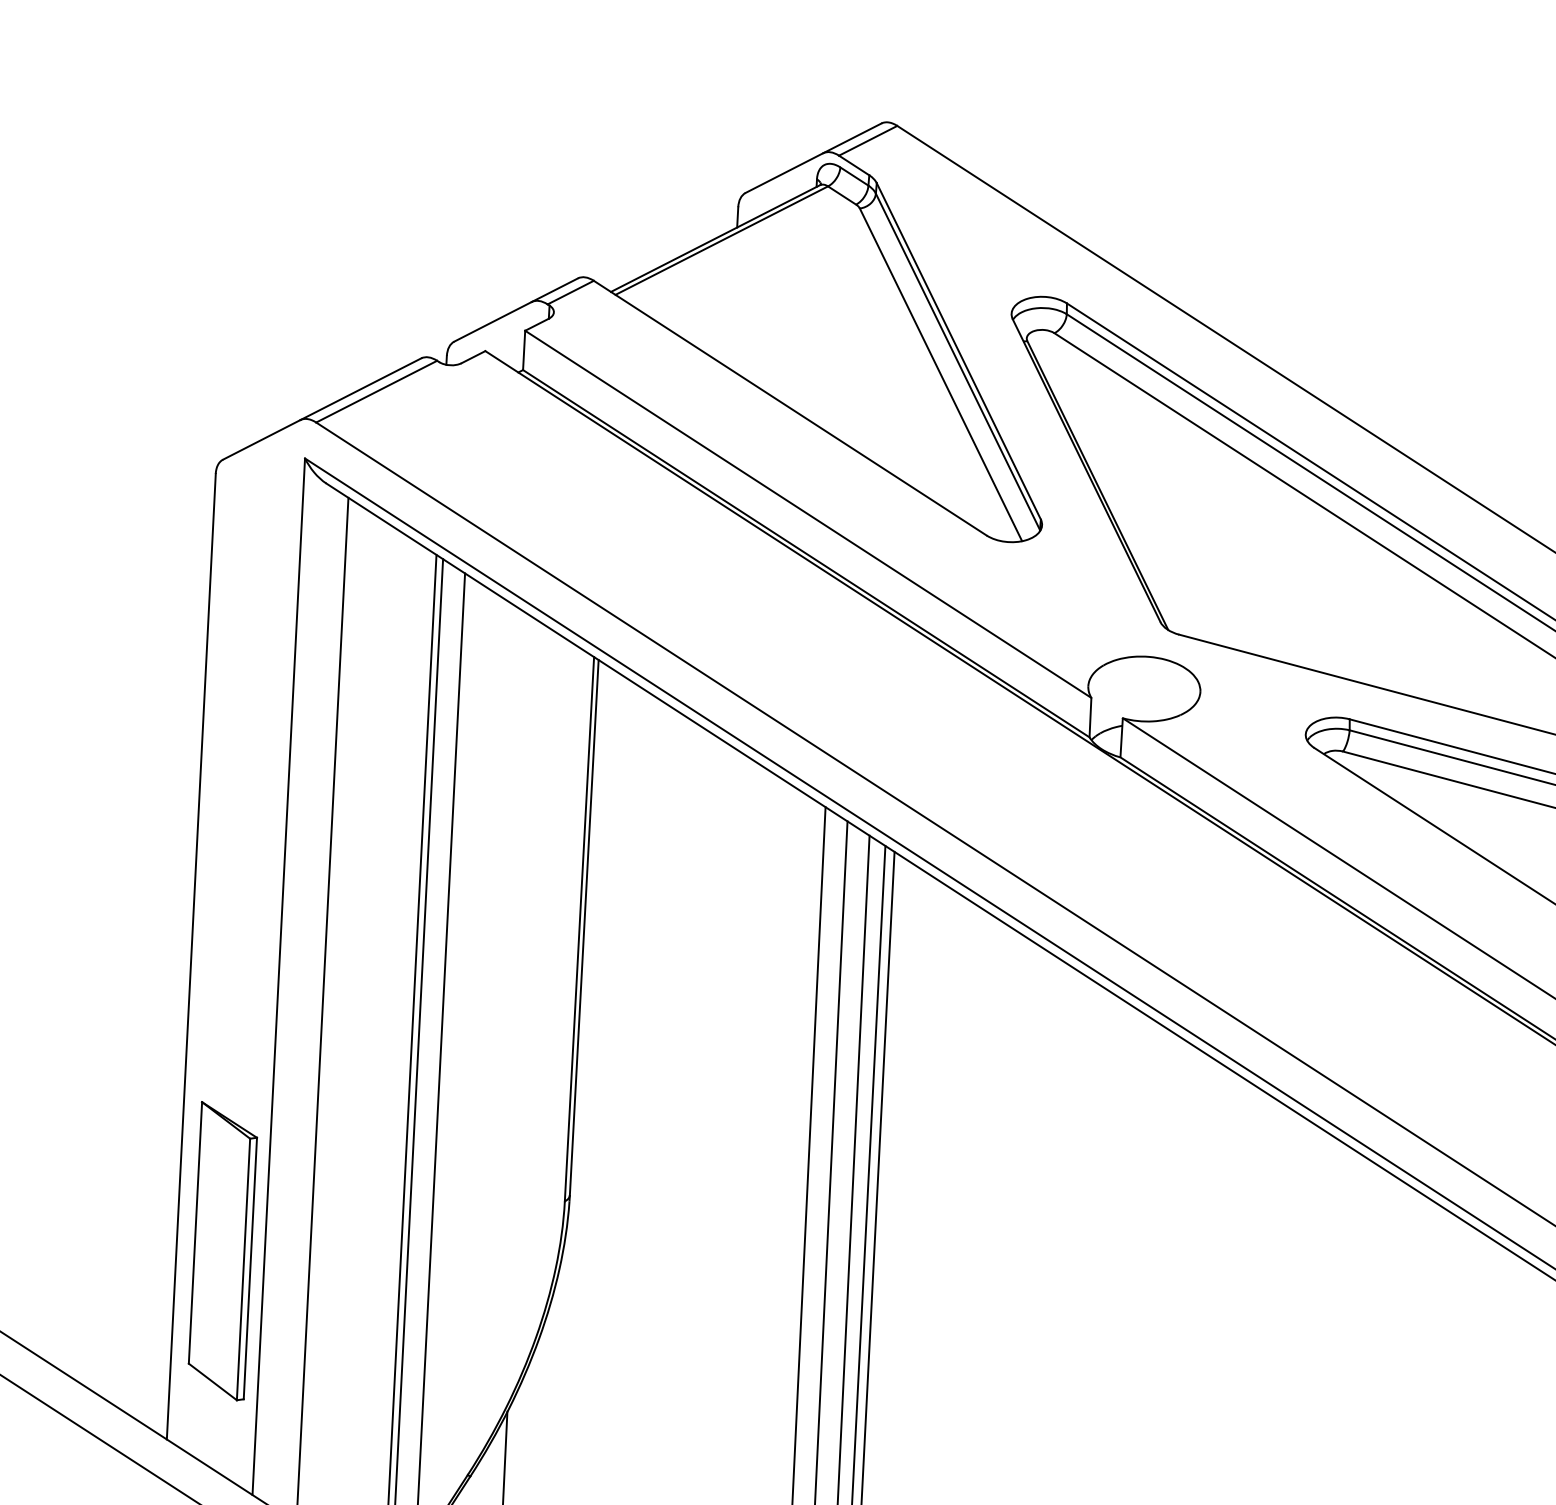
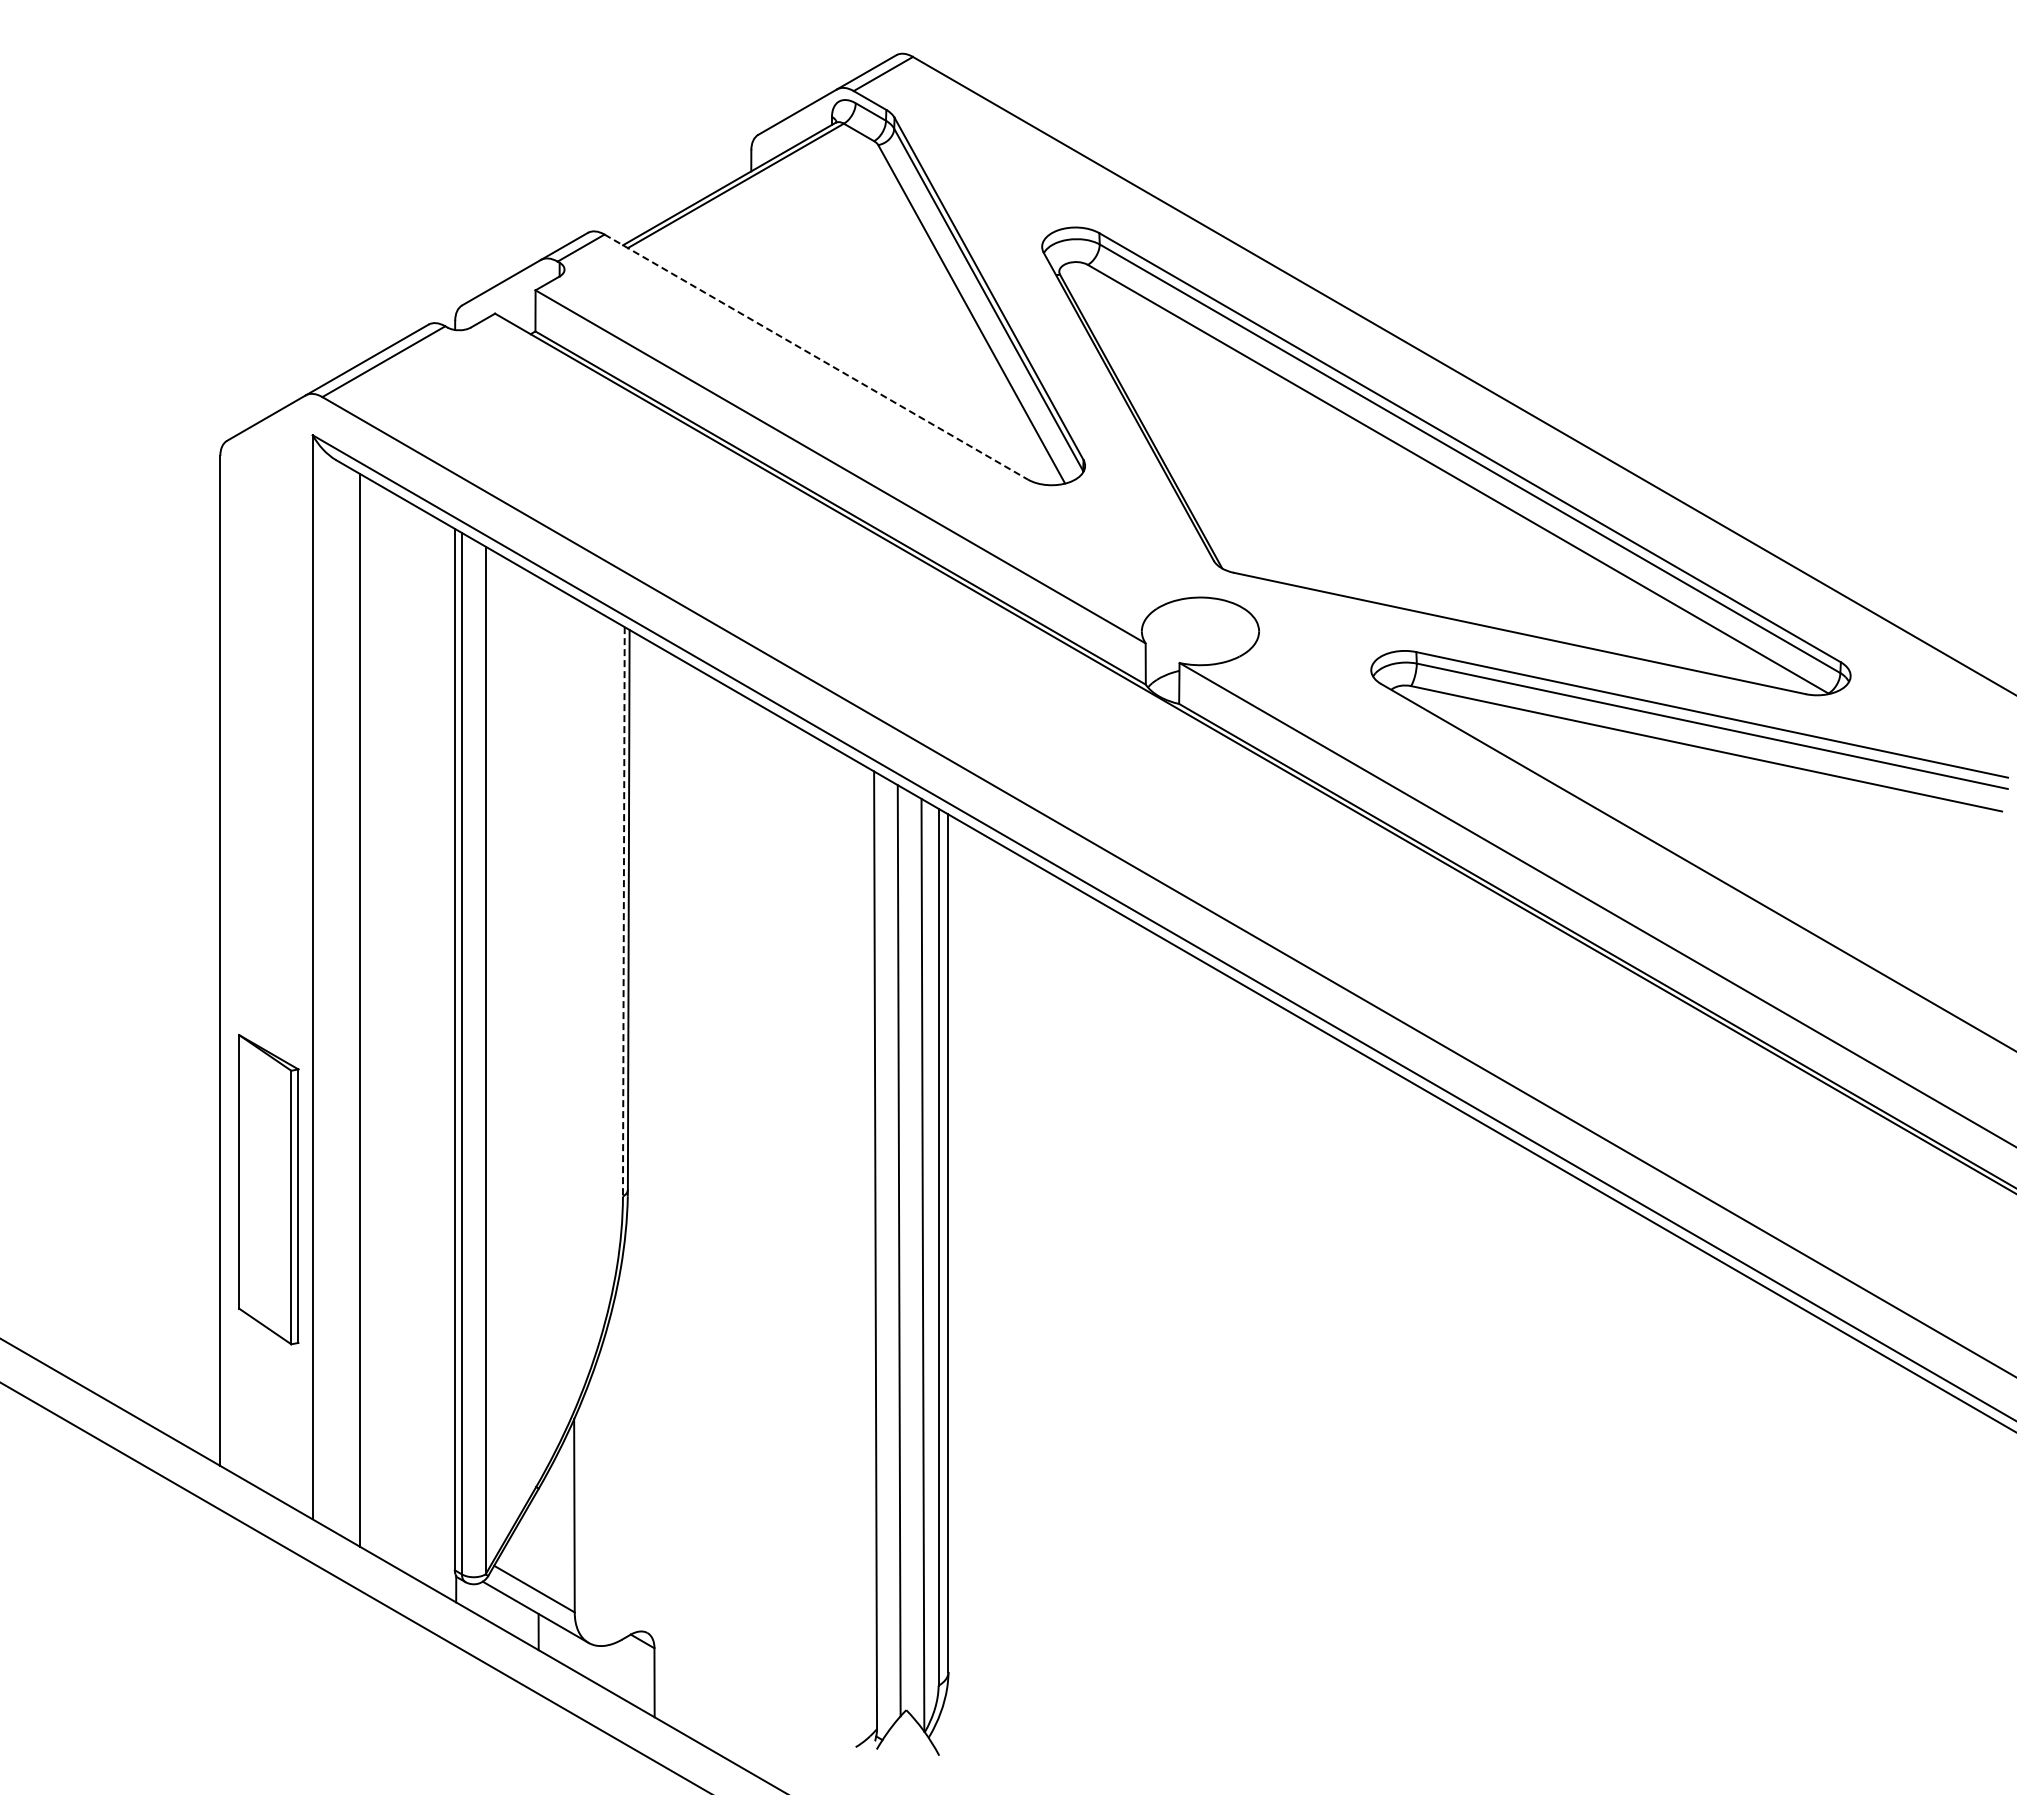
line: (790, 408) -> (816, 357), solid -> dashed
line: (579, 928) -> (623, 911), solid -> dashed
part: (222, 1251) -> (268, 1189), moved

